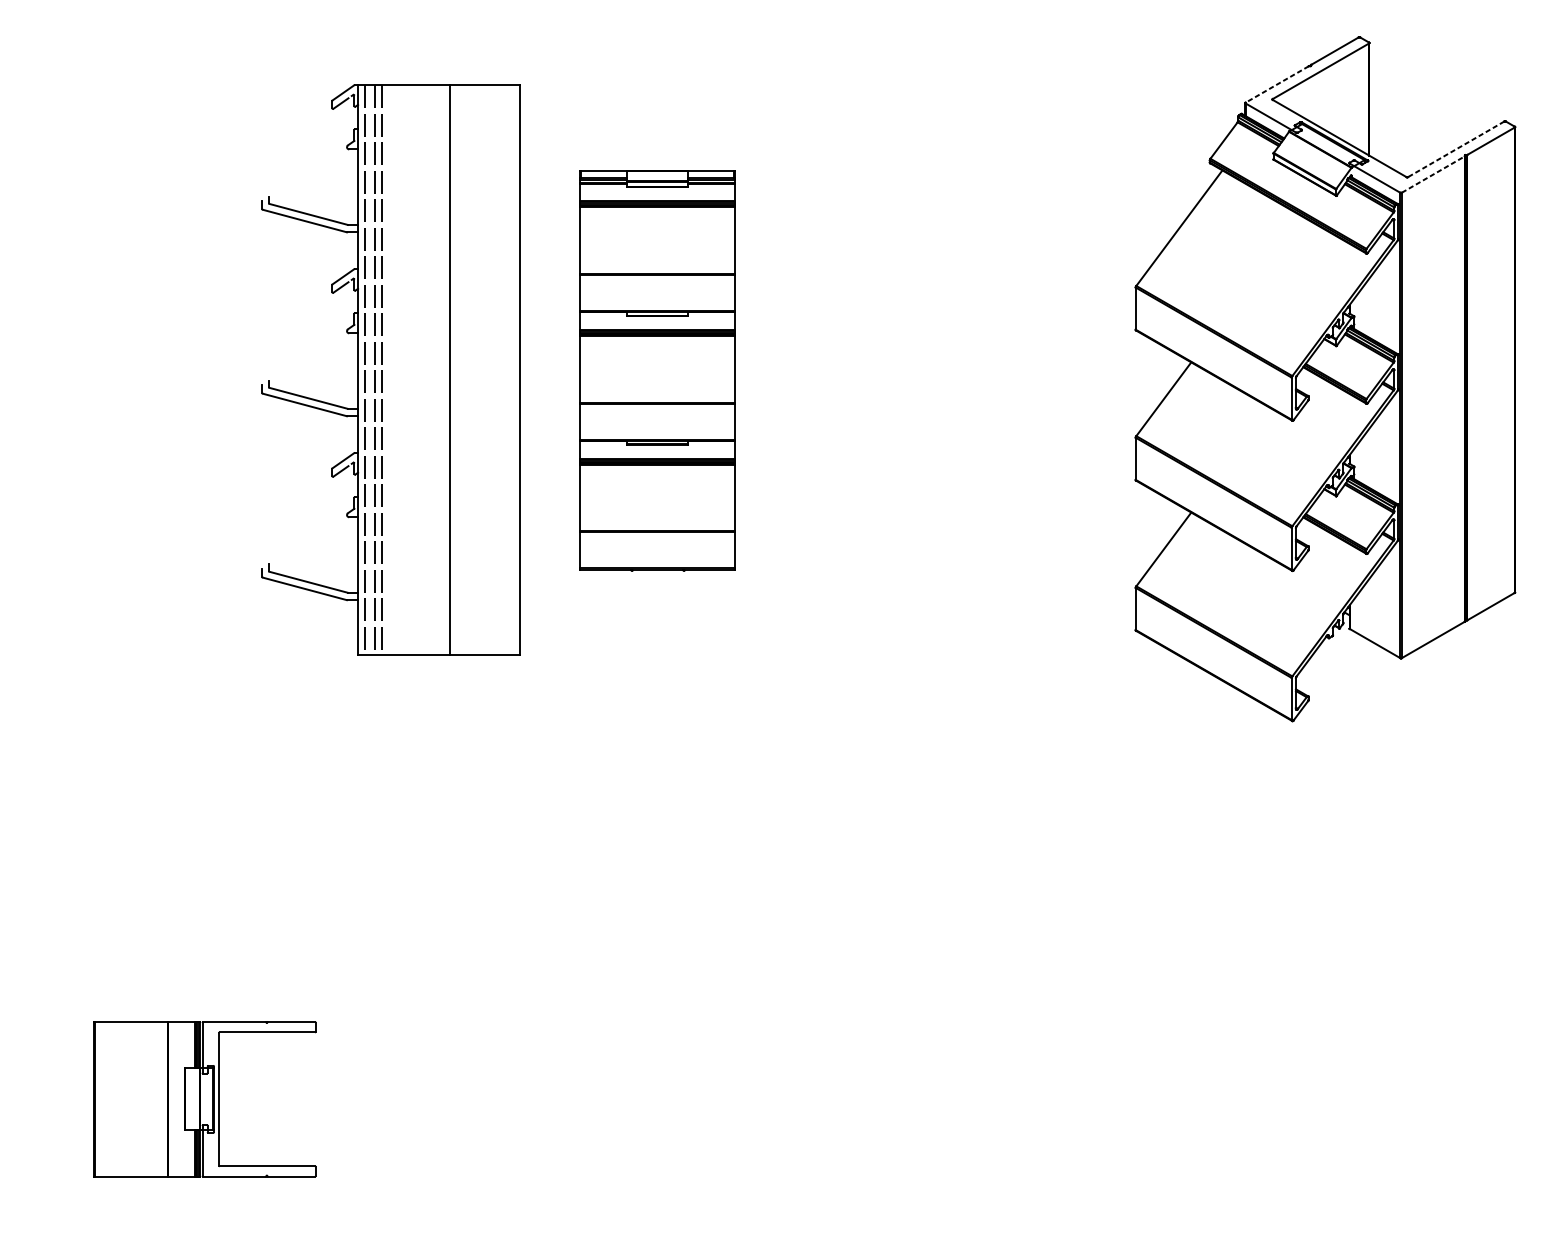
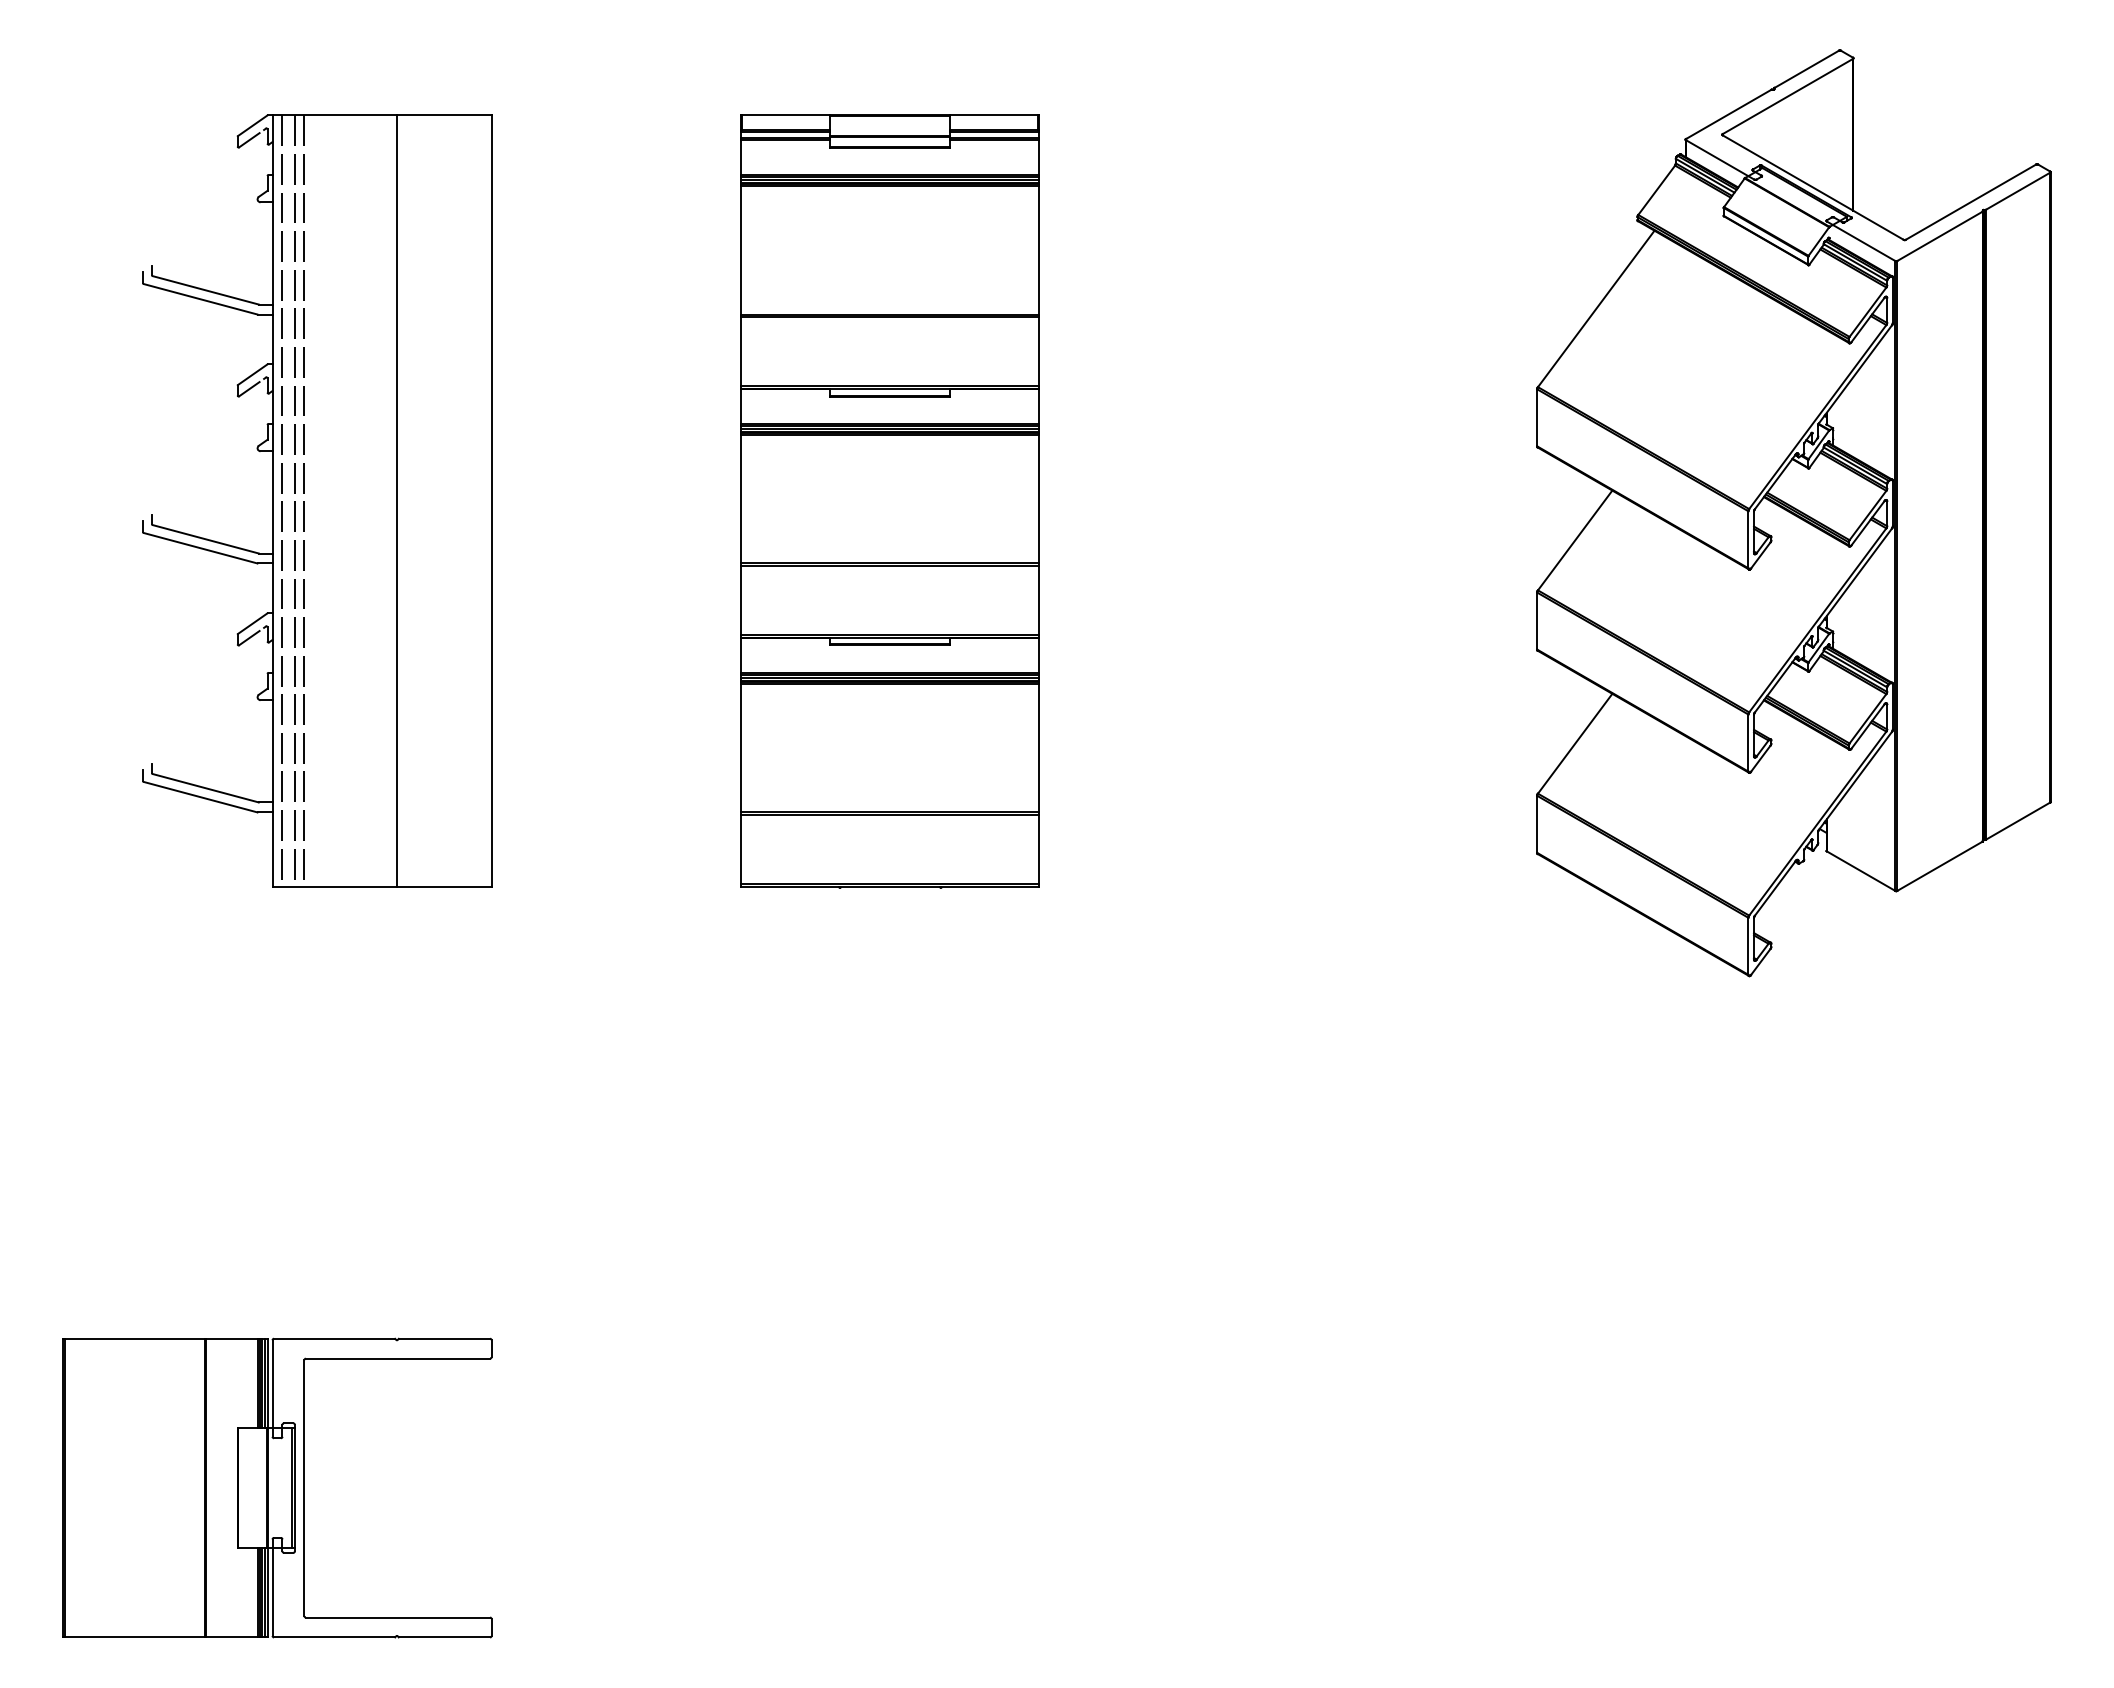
line: (1277, 84) -> (1728, 114), dashed -> solid
line: (1455, 149) -> (1970, 202), dashed -> solid
line: (1433, 174) -> (1940, 236), dashed -> solid
part: (391, 369) -> (317, 500), moved
part: (657, 370) -> (889, 501), size x1.43
part: (205, 1098) -> (277, 1487), size x1.43

